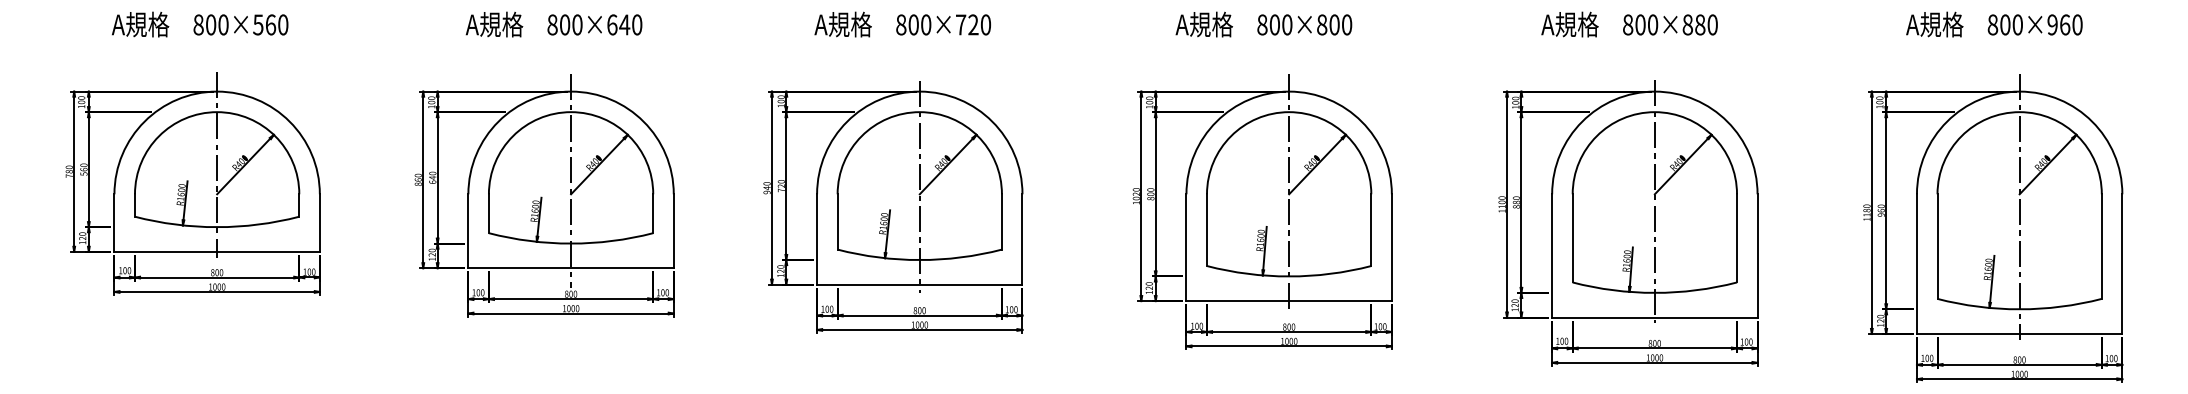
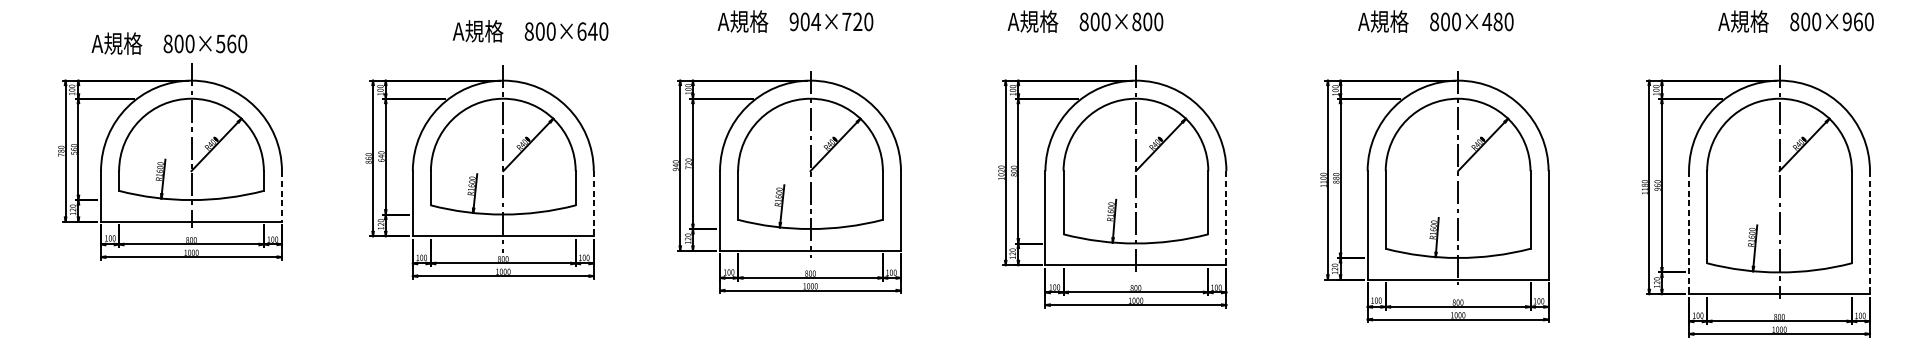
text: (200, 24) -> (169, 43), moved
text: (553, 24) -> (530, 31), moved
text: (913, 24) -> (804, 21), 800×720 -> 904×720
text: (1263, 24) -> (1085, 21), moved
text: (1687, 24) -> (1486, 21), 800×880 -> 800×480
text: (1994, 24) -> (1796, 21), moved
line: (319, 223) -> (281, 196), solid -> dashed
line: (673, 231) -> (593, 203), solid -> dashed
line: (1391, 248) -> (1226, 218), solid -> dashed
line: (1916, 264) -> (1688, 232), solid -> dashed
line: (2122, 264) -> (1870, 232), solid -> dashed

